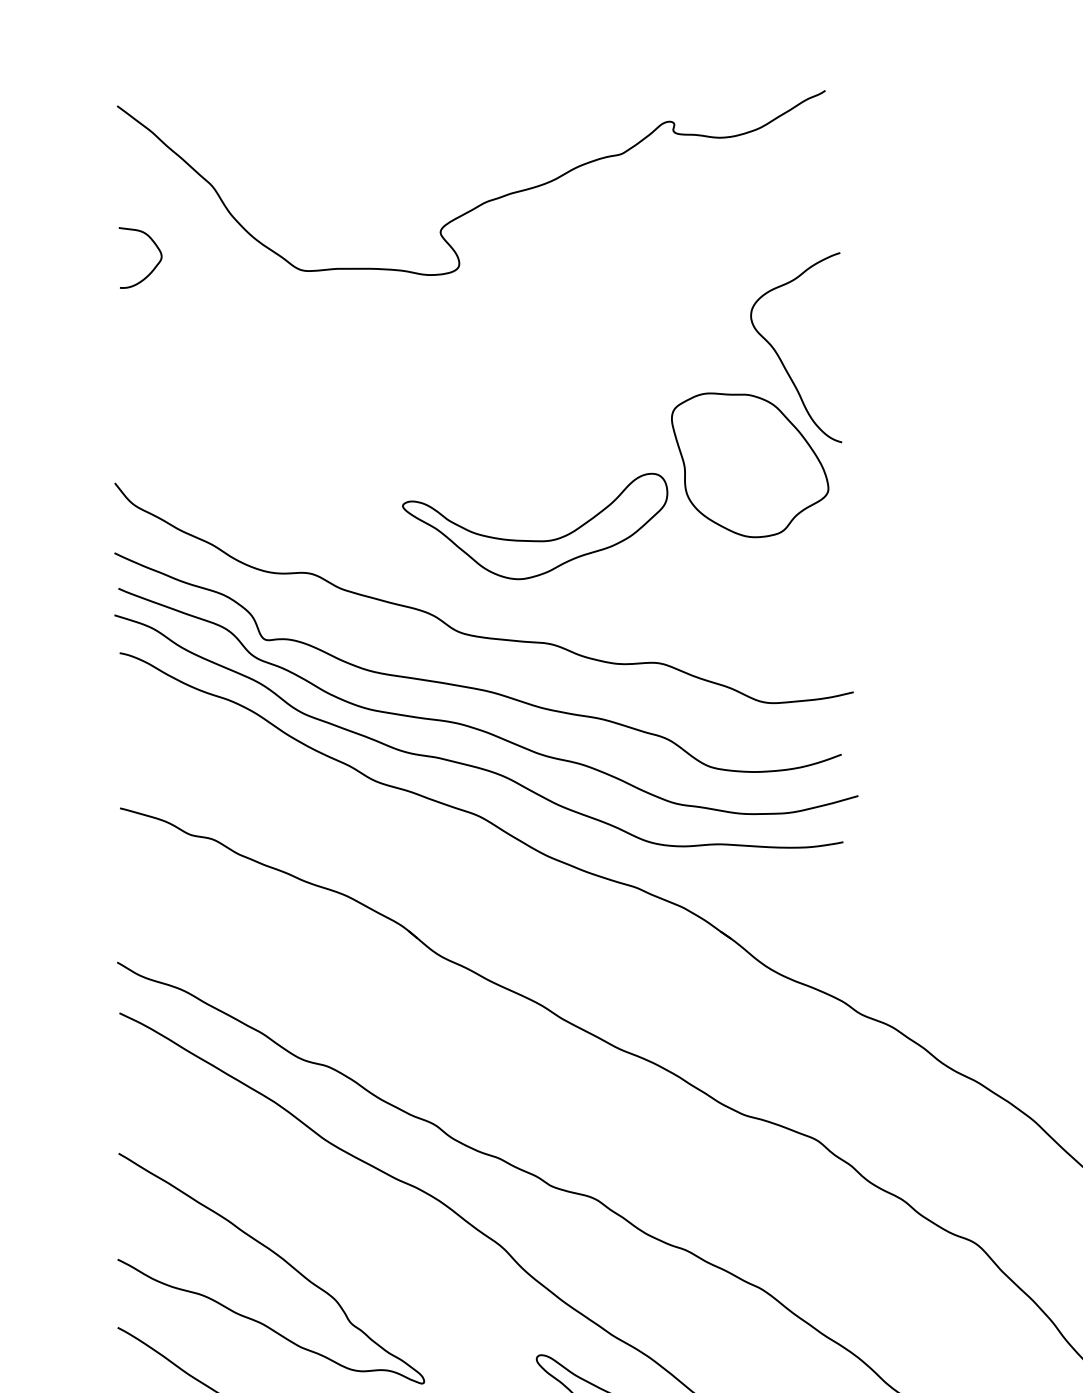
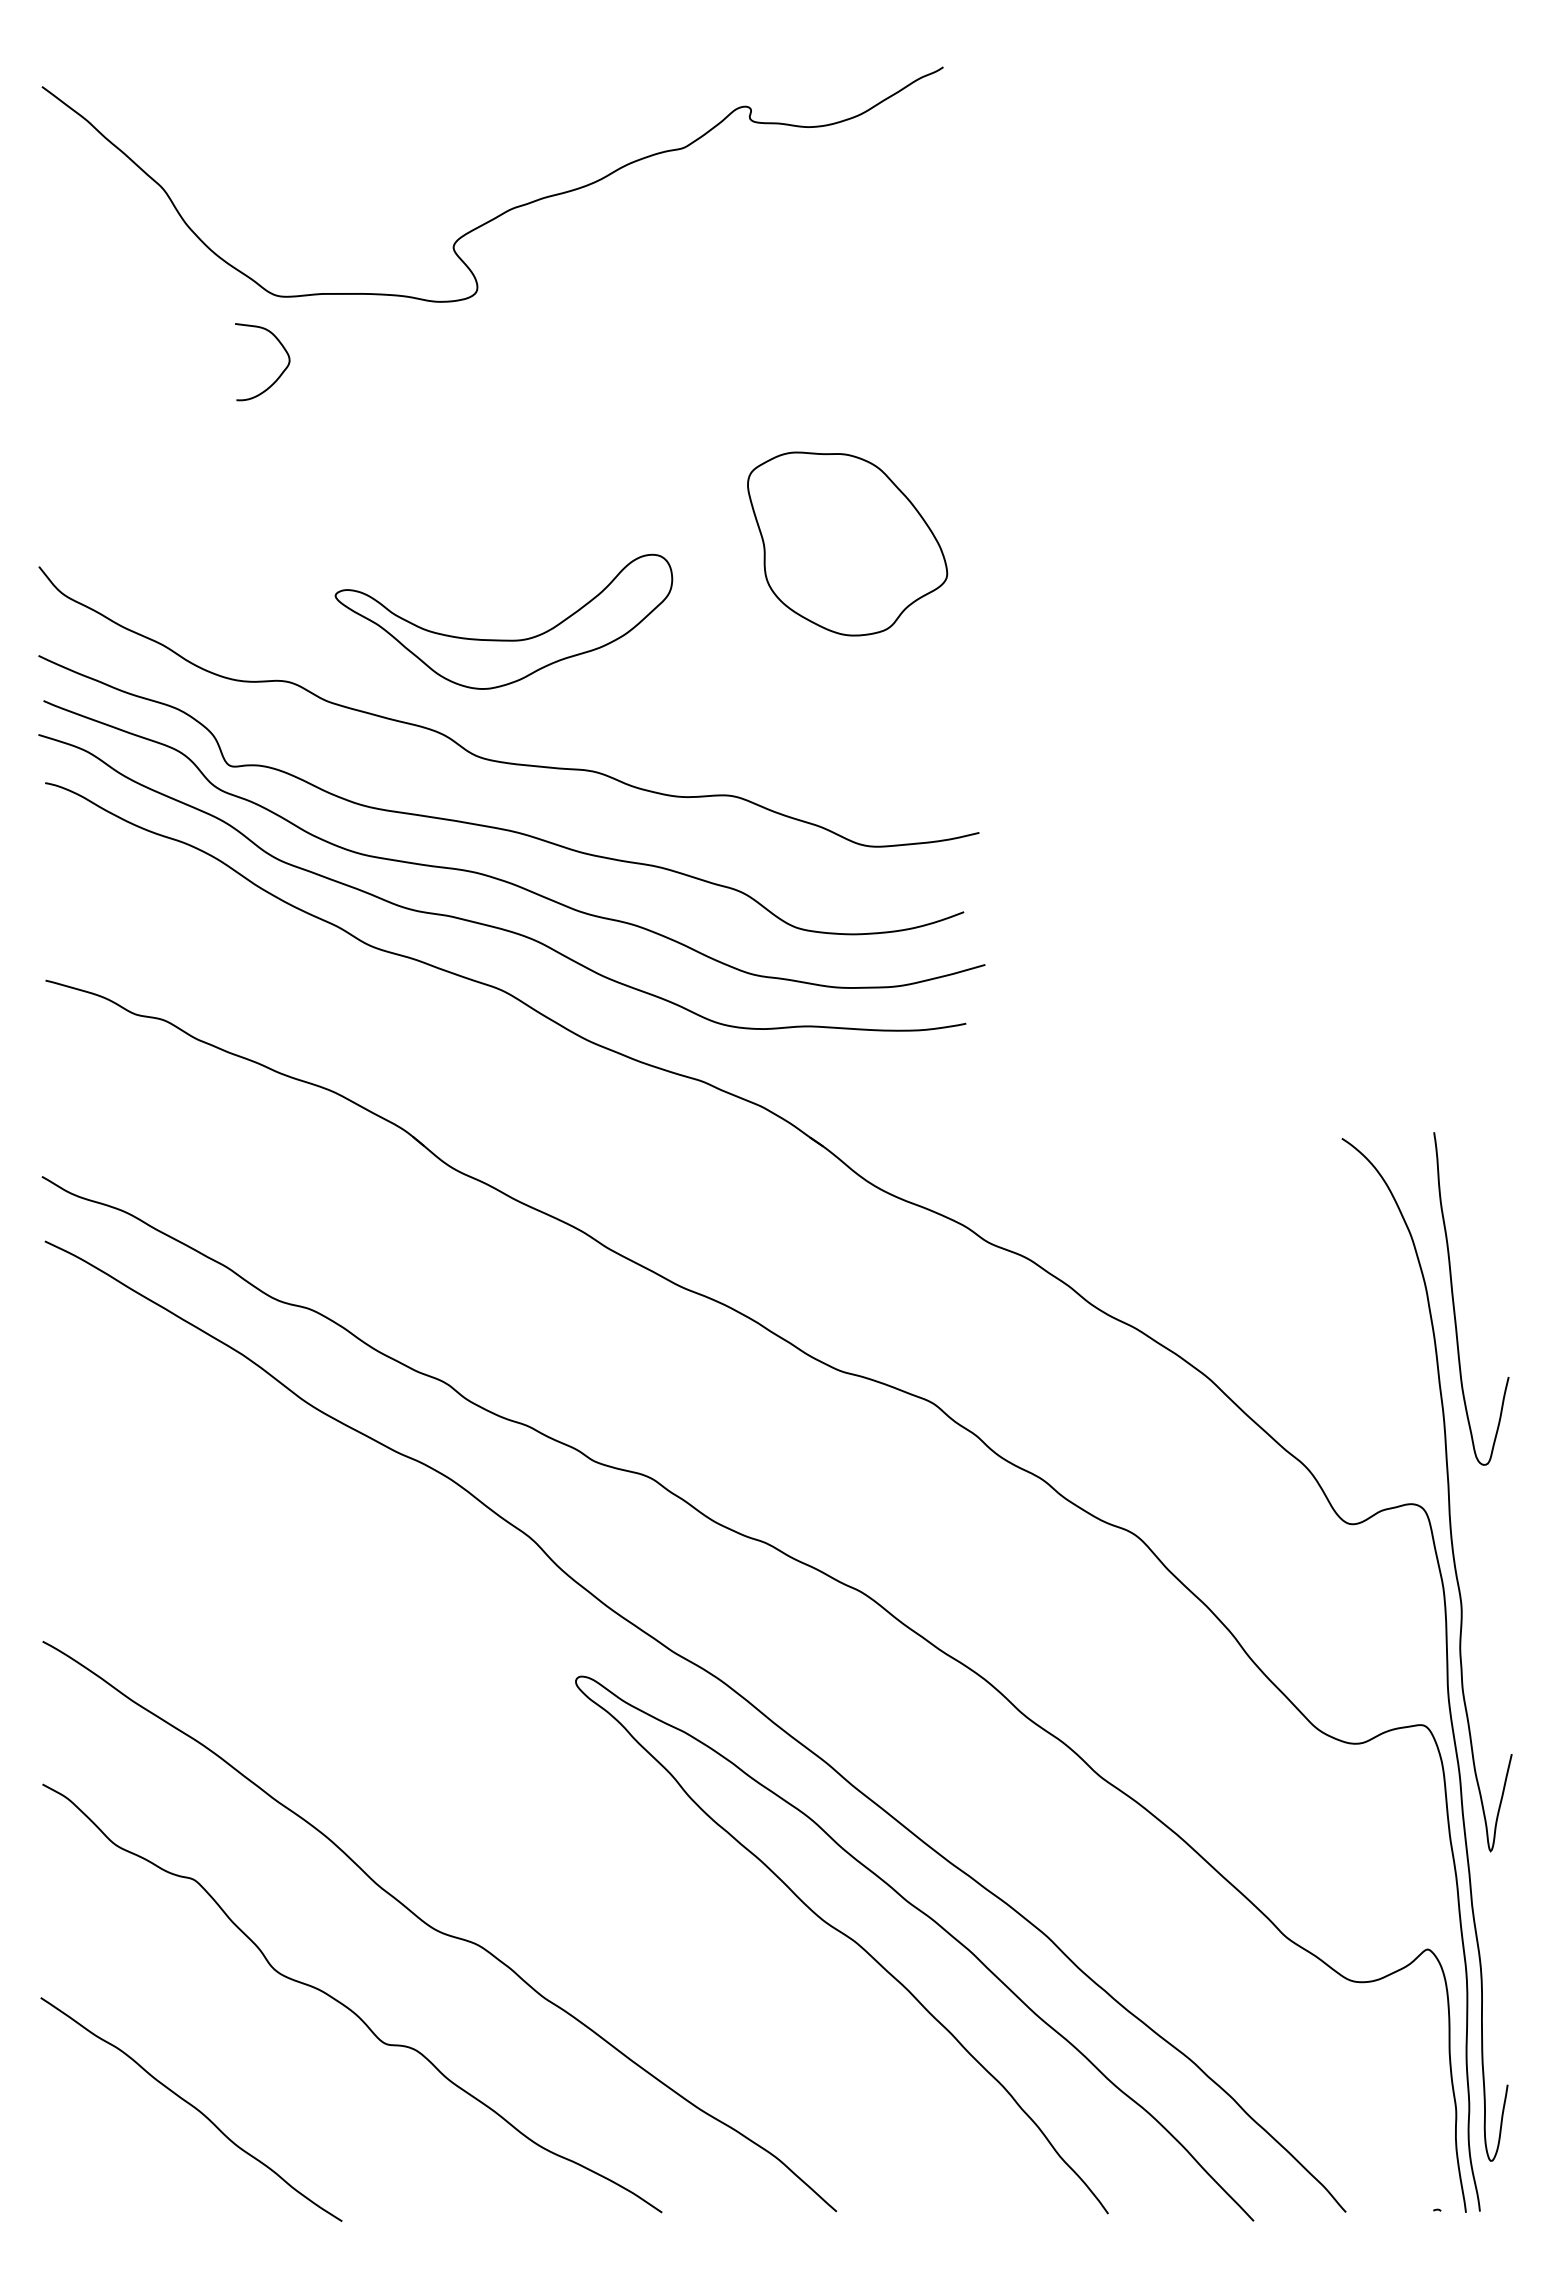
curve: (152, 270) -> (277, 377), moved
curve: (779, 355) -> (884, 404), removed
part: (534, 540) -> (503, 639), moved
curve: (279, 1257) -> (248, 1552), removed

